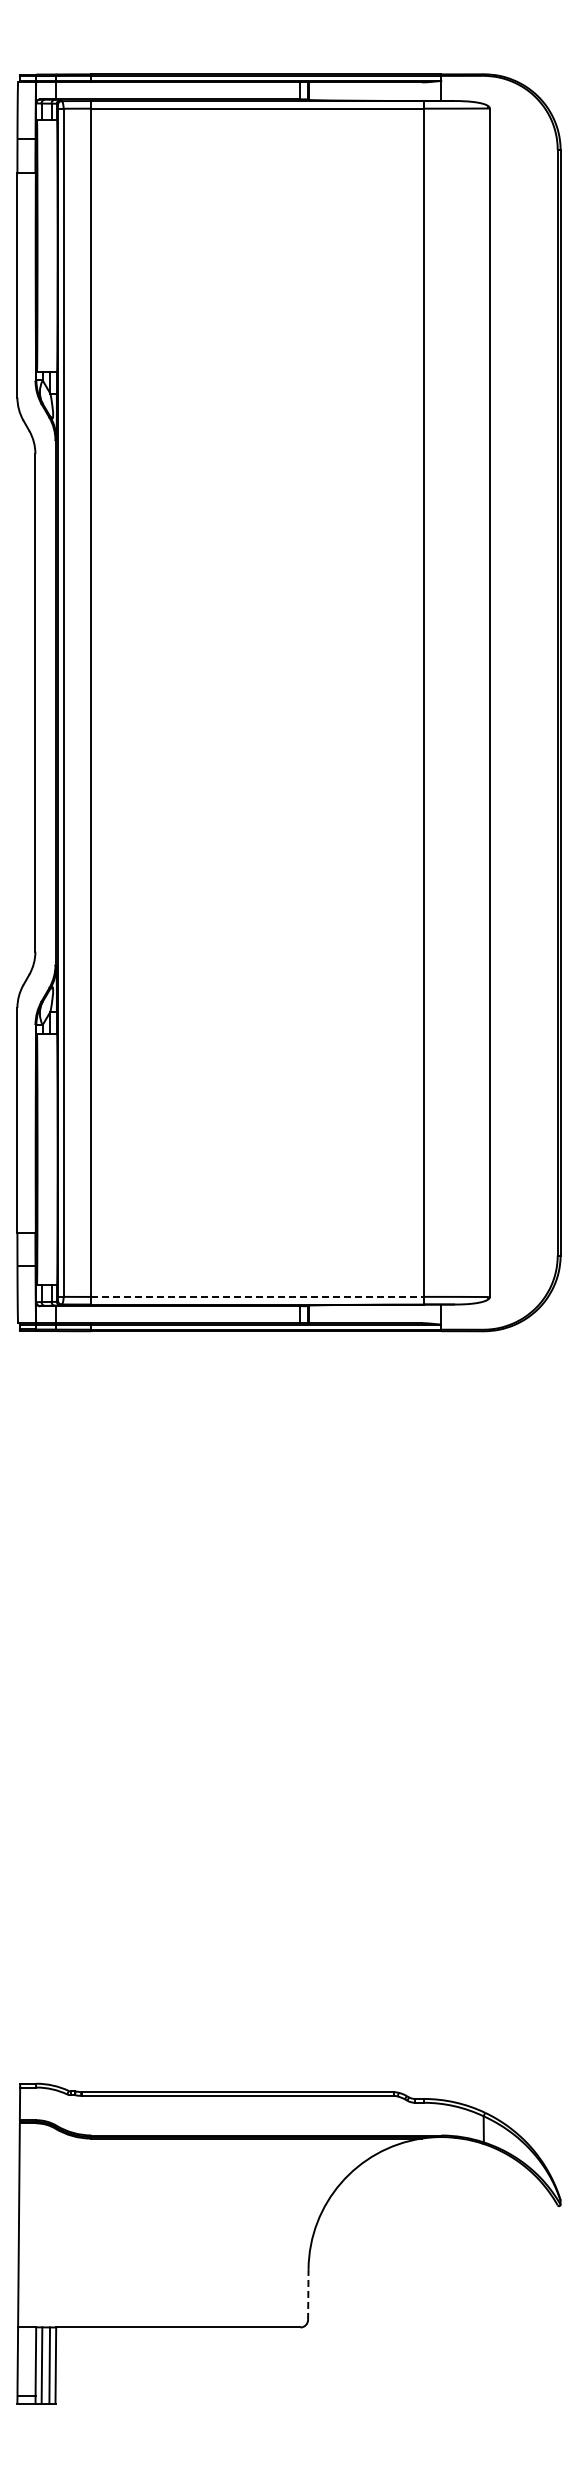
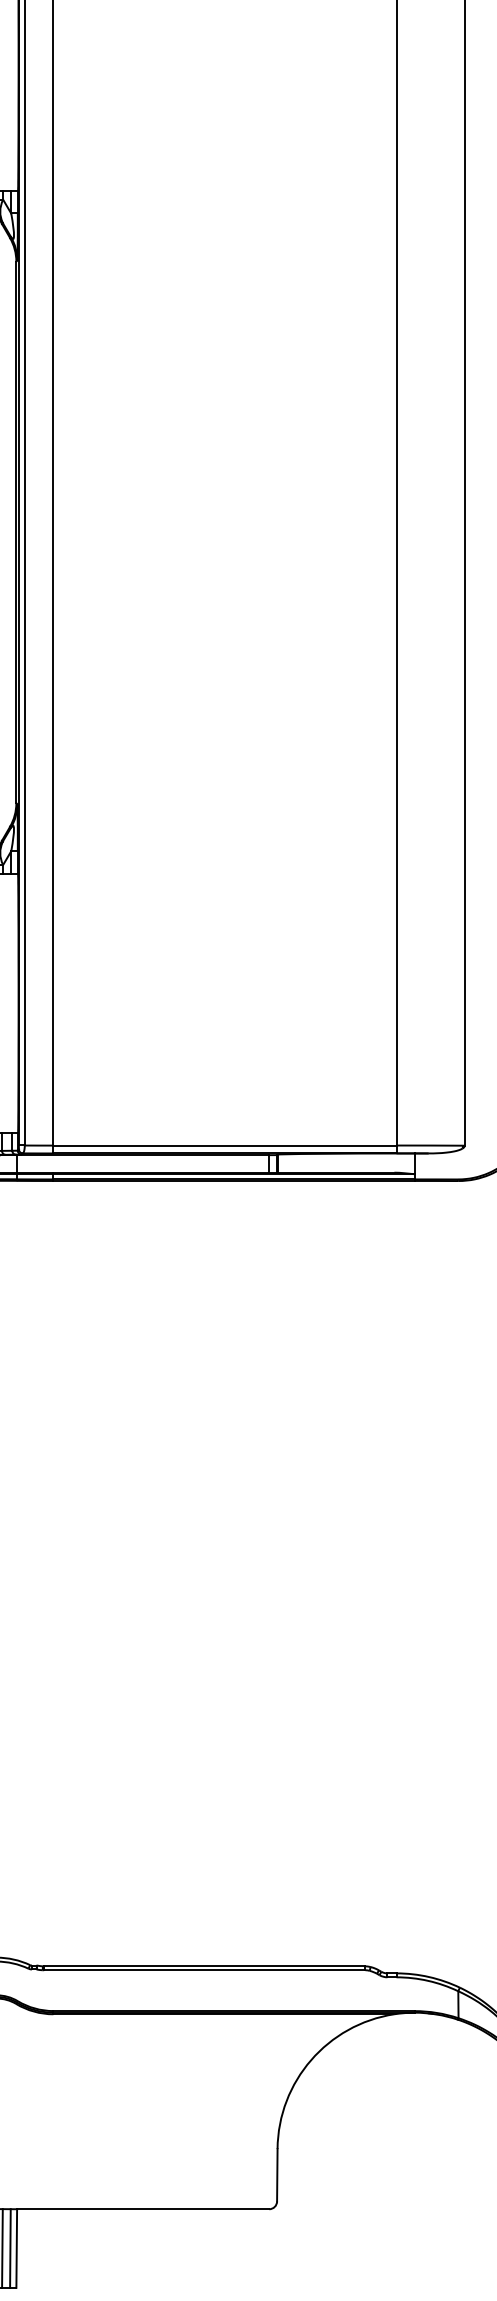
line: (258, 1296) -> (225, 1145), dashed -> solid
line: (308, 2294) -> (277, 2175), dashed -> solid

